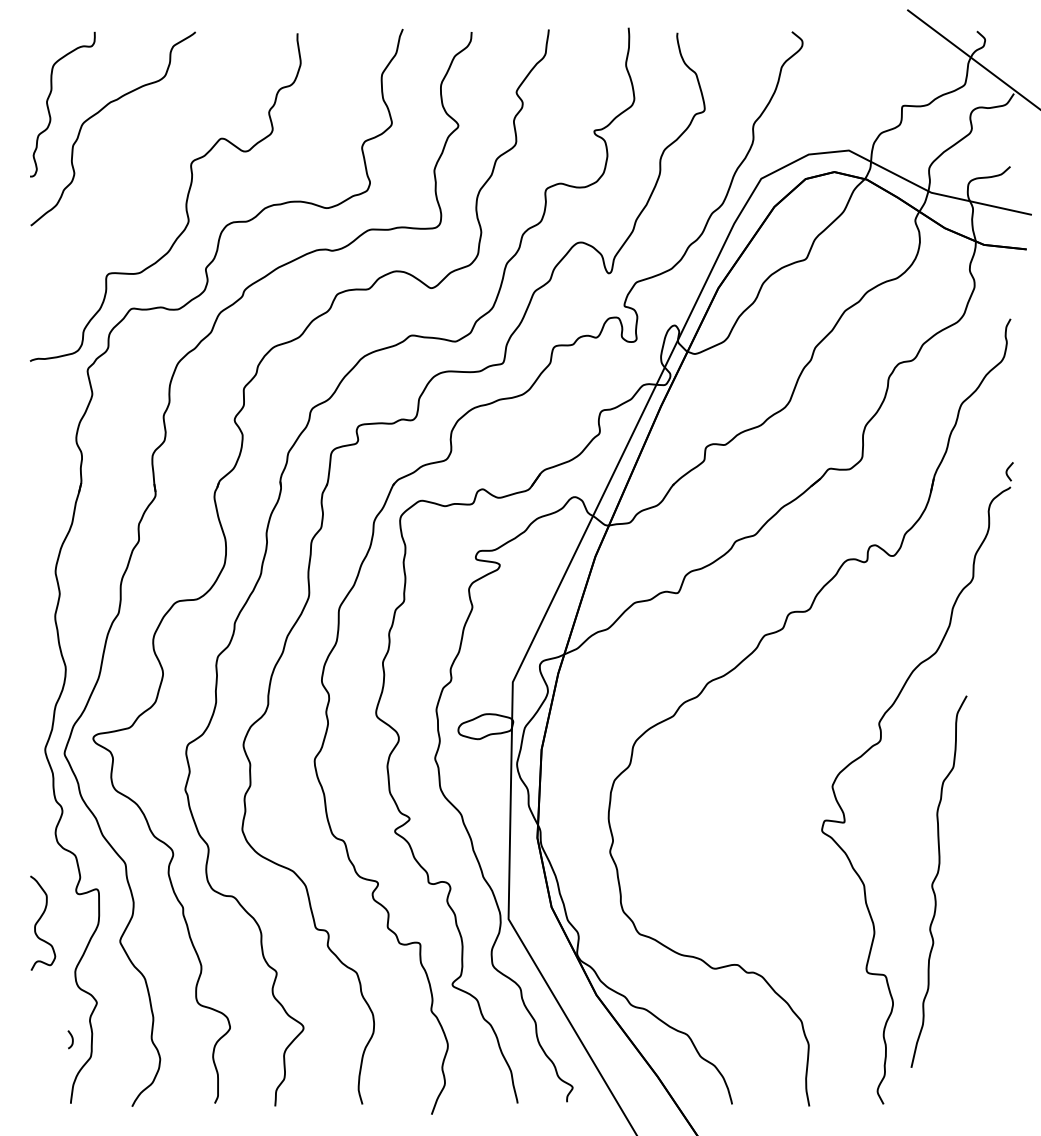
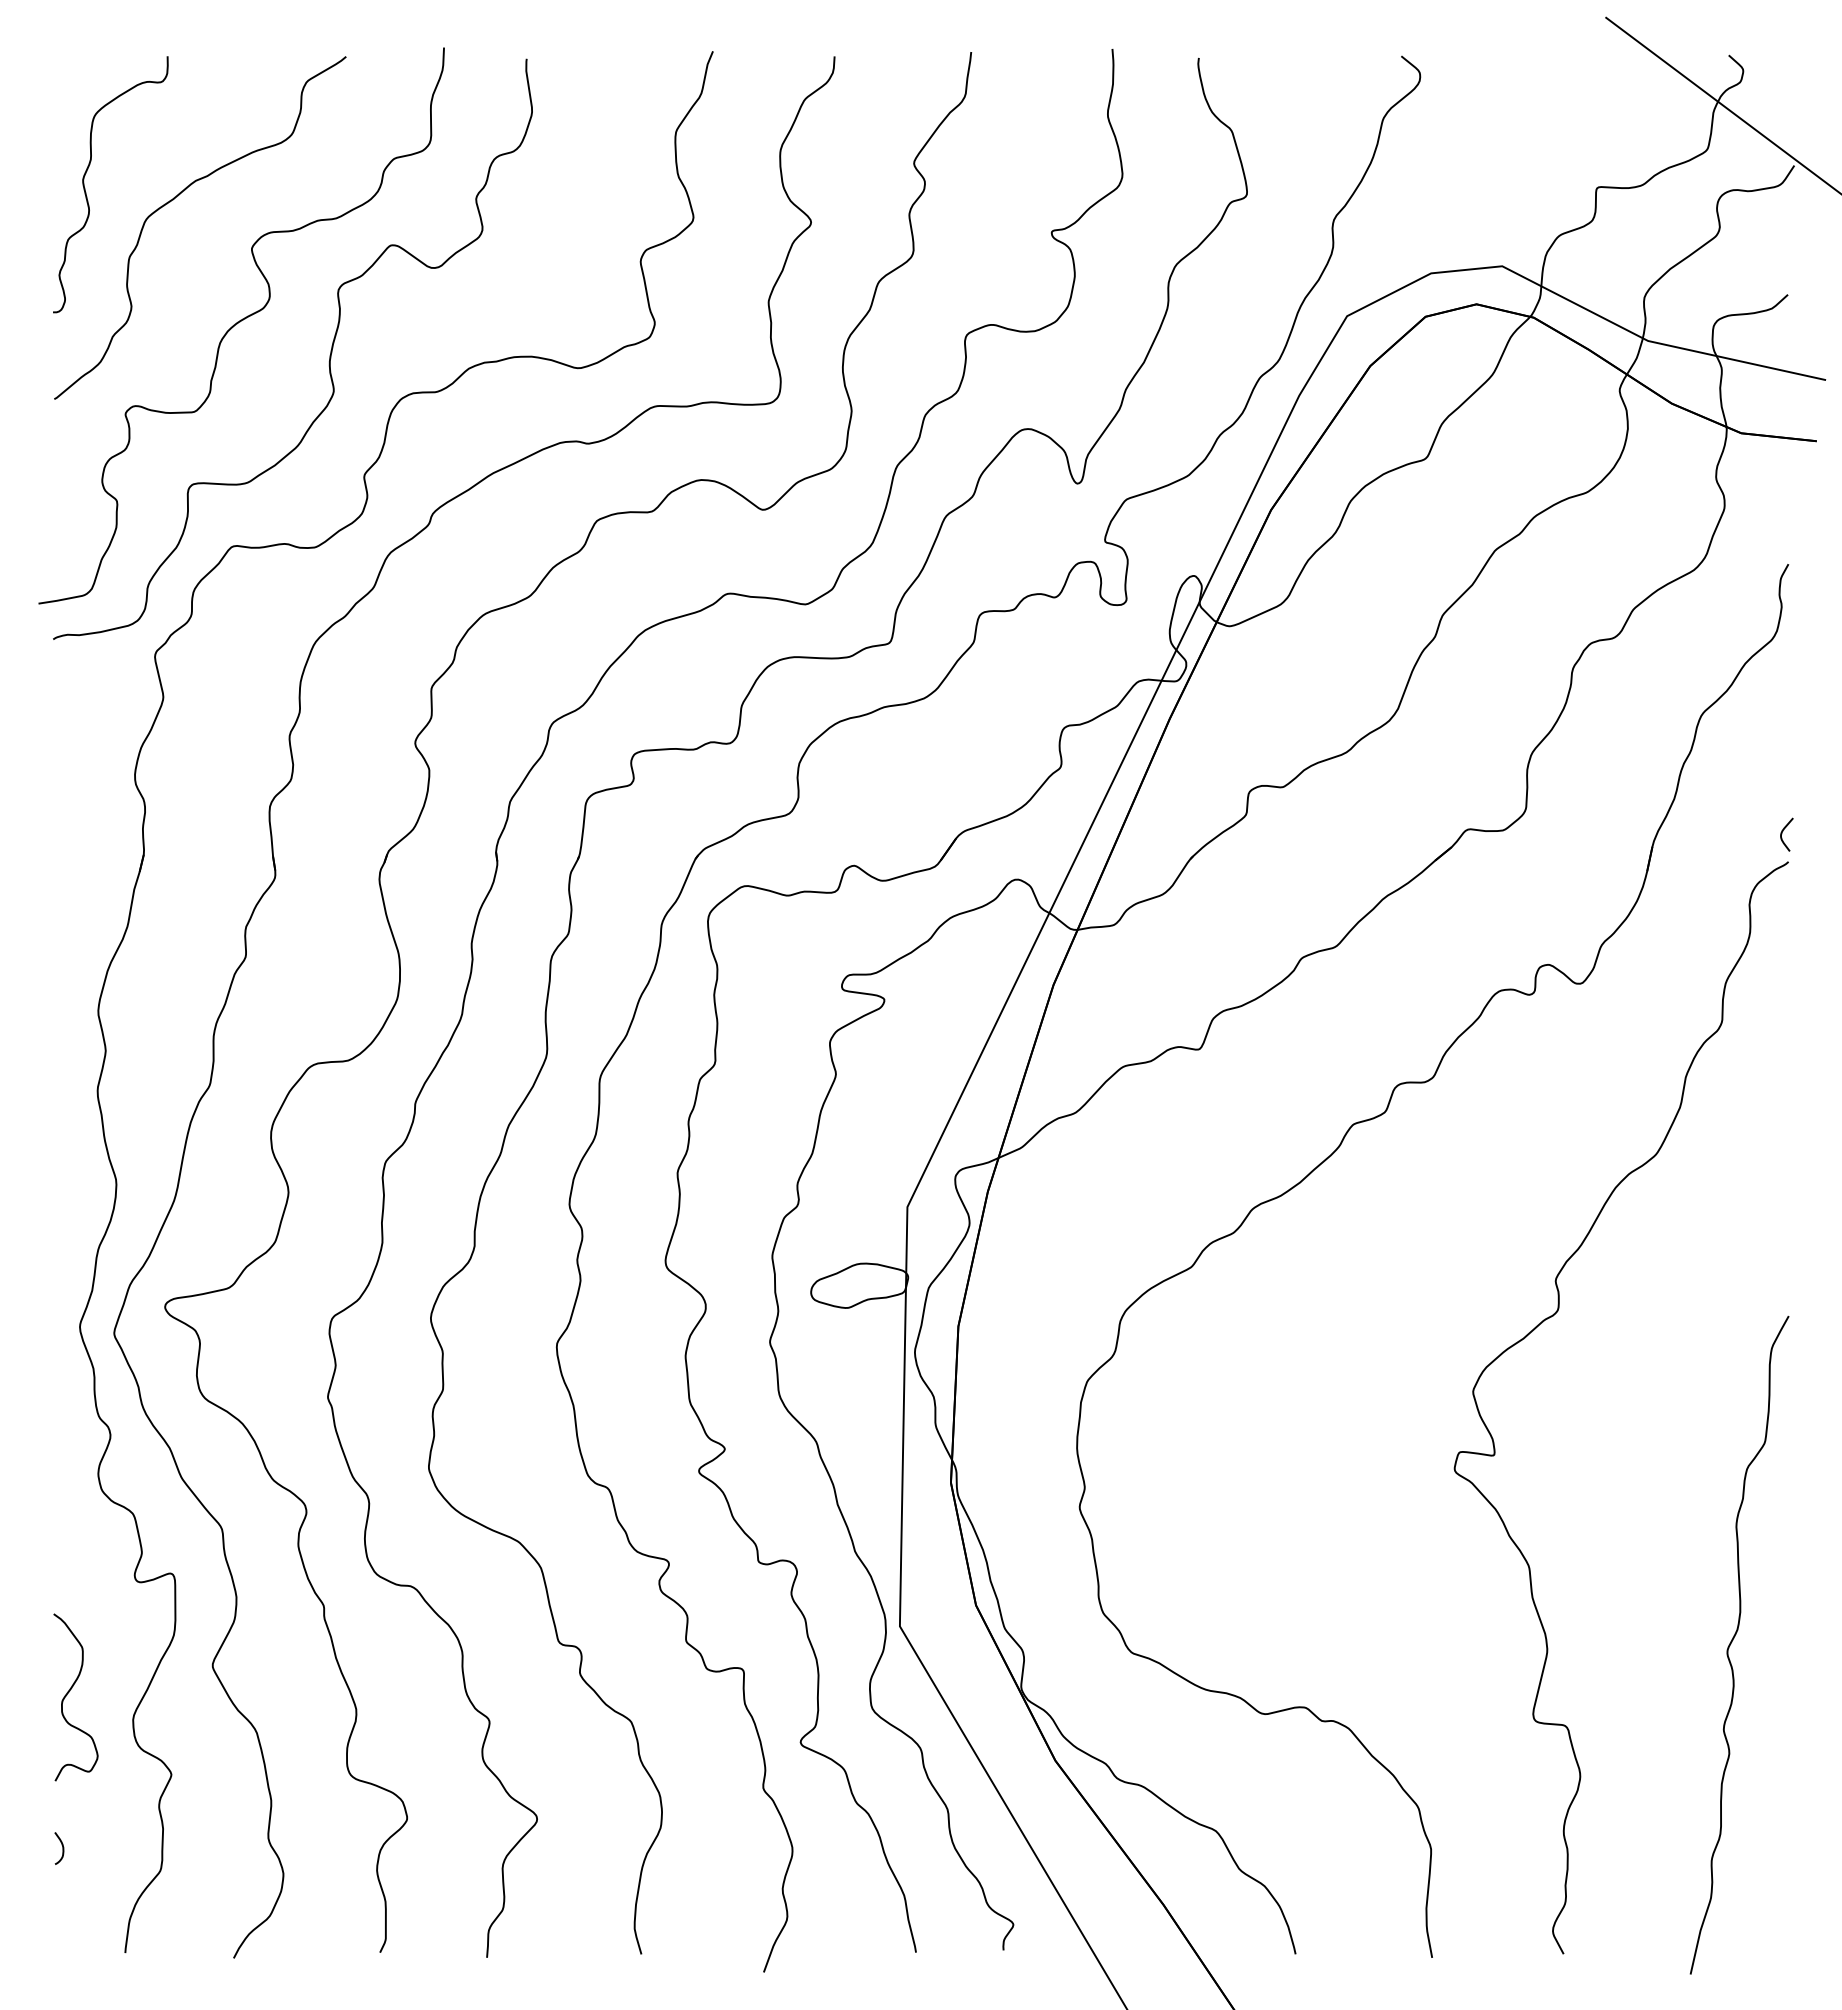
curve: (136, 182) -> (241, 322), added
curve: (935, 880) -> (1733, 1642), moved
curve: (40, 919) -> (71, 1690), moved
curve: (71, 1039) -> (60, 1848), moved

